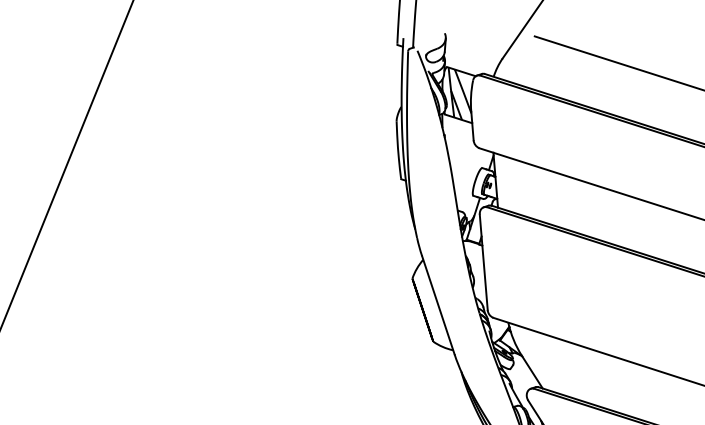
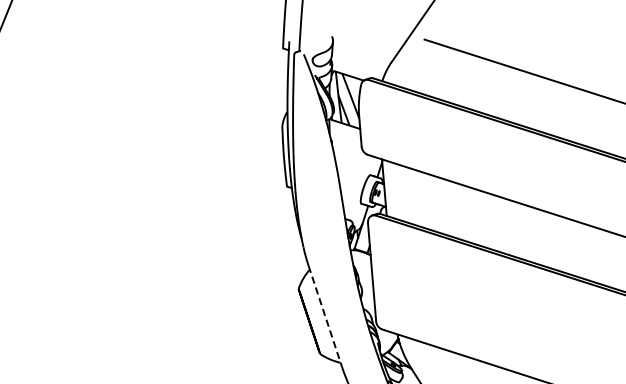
line: (438, 305) -> (325, 316), solid -> dashed

